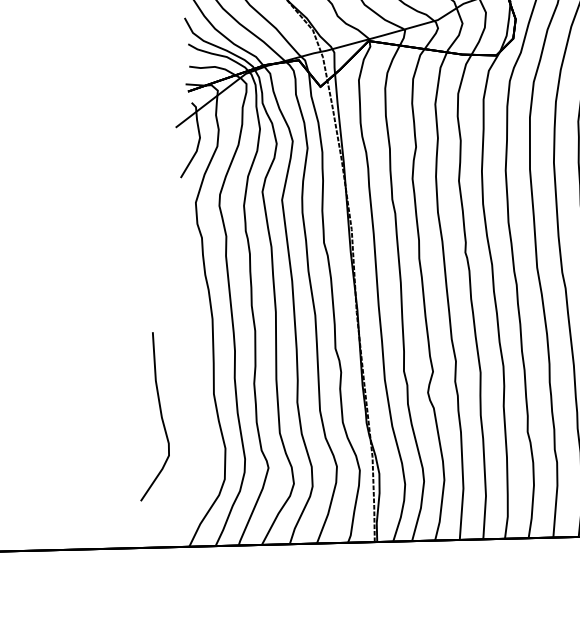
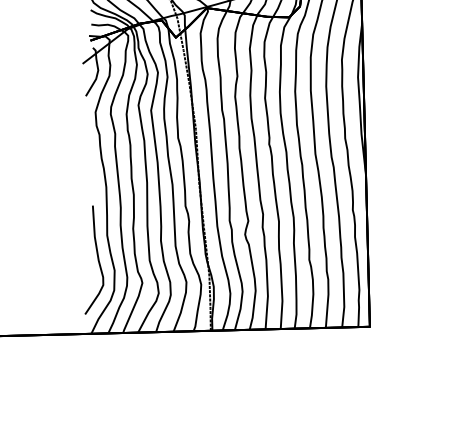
curve: (160, 415) -> (97, 259), moved

